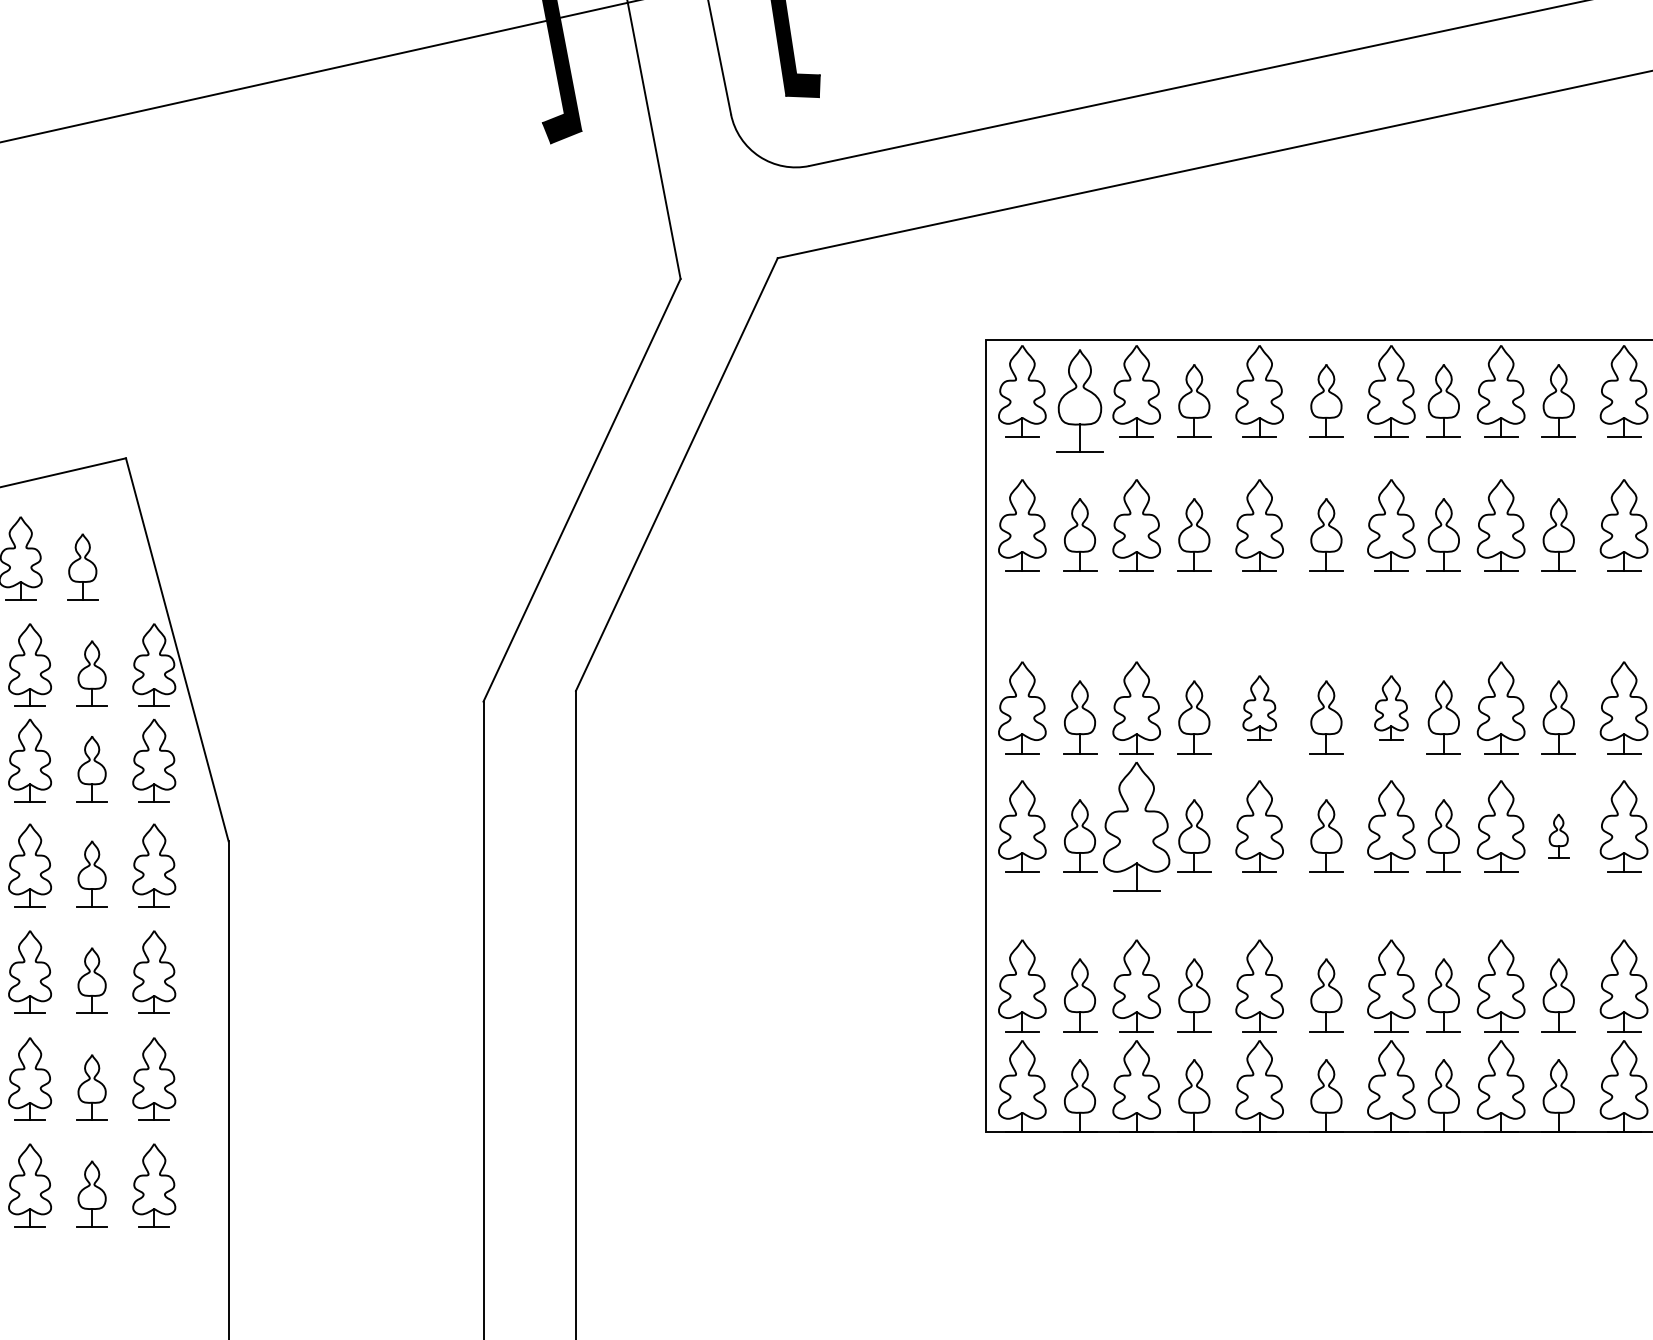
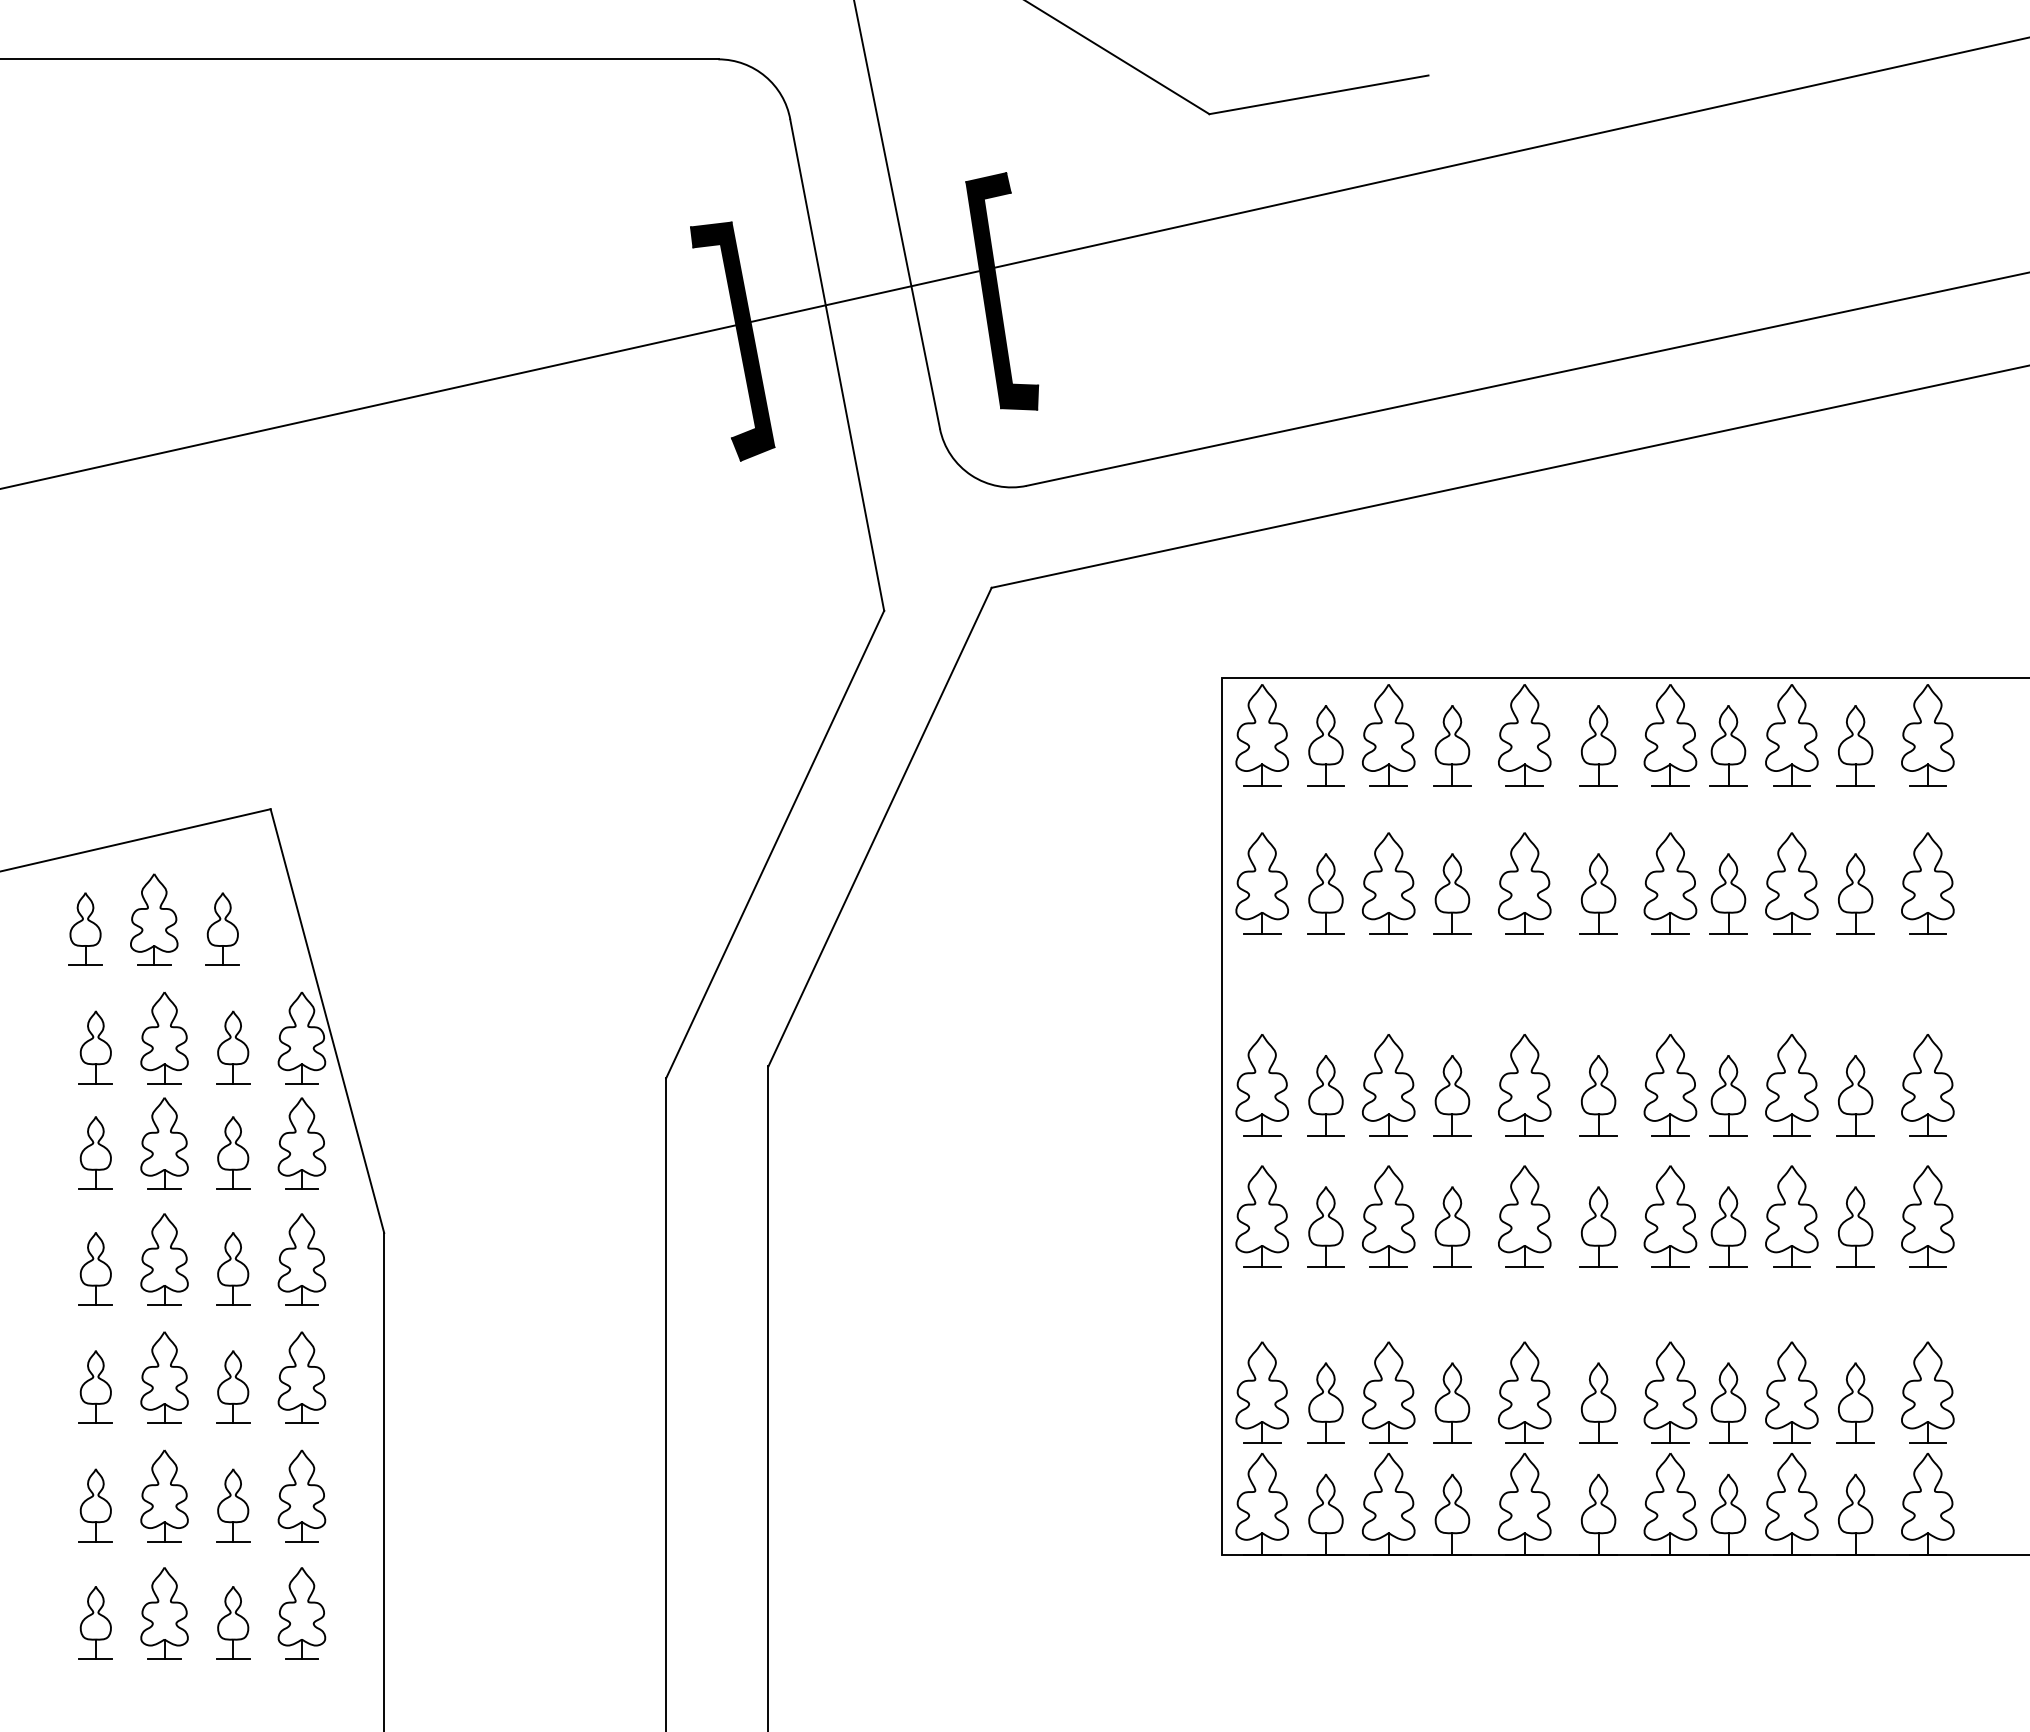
part: (1079, 400) -> (1325, 745), size x0.71
part: (1259, 708) -> (1524, 1085), size x1.43
part: (1391, 708) -> (1670, 1085), size x1.43
part: (1136, 826) -> (1388, 1216), size x0.71
part: (1558, 835) -> (1855, 1226), size x1.67

